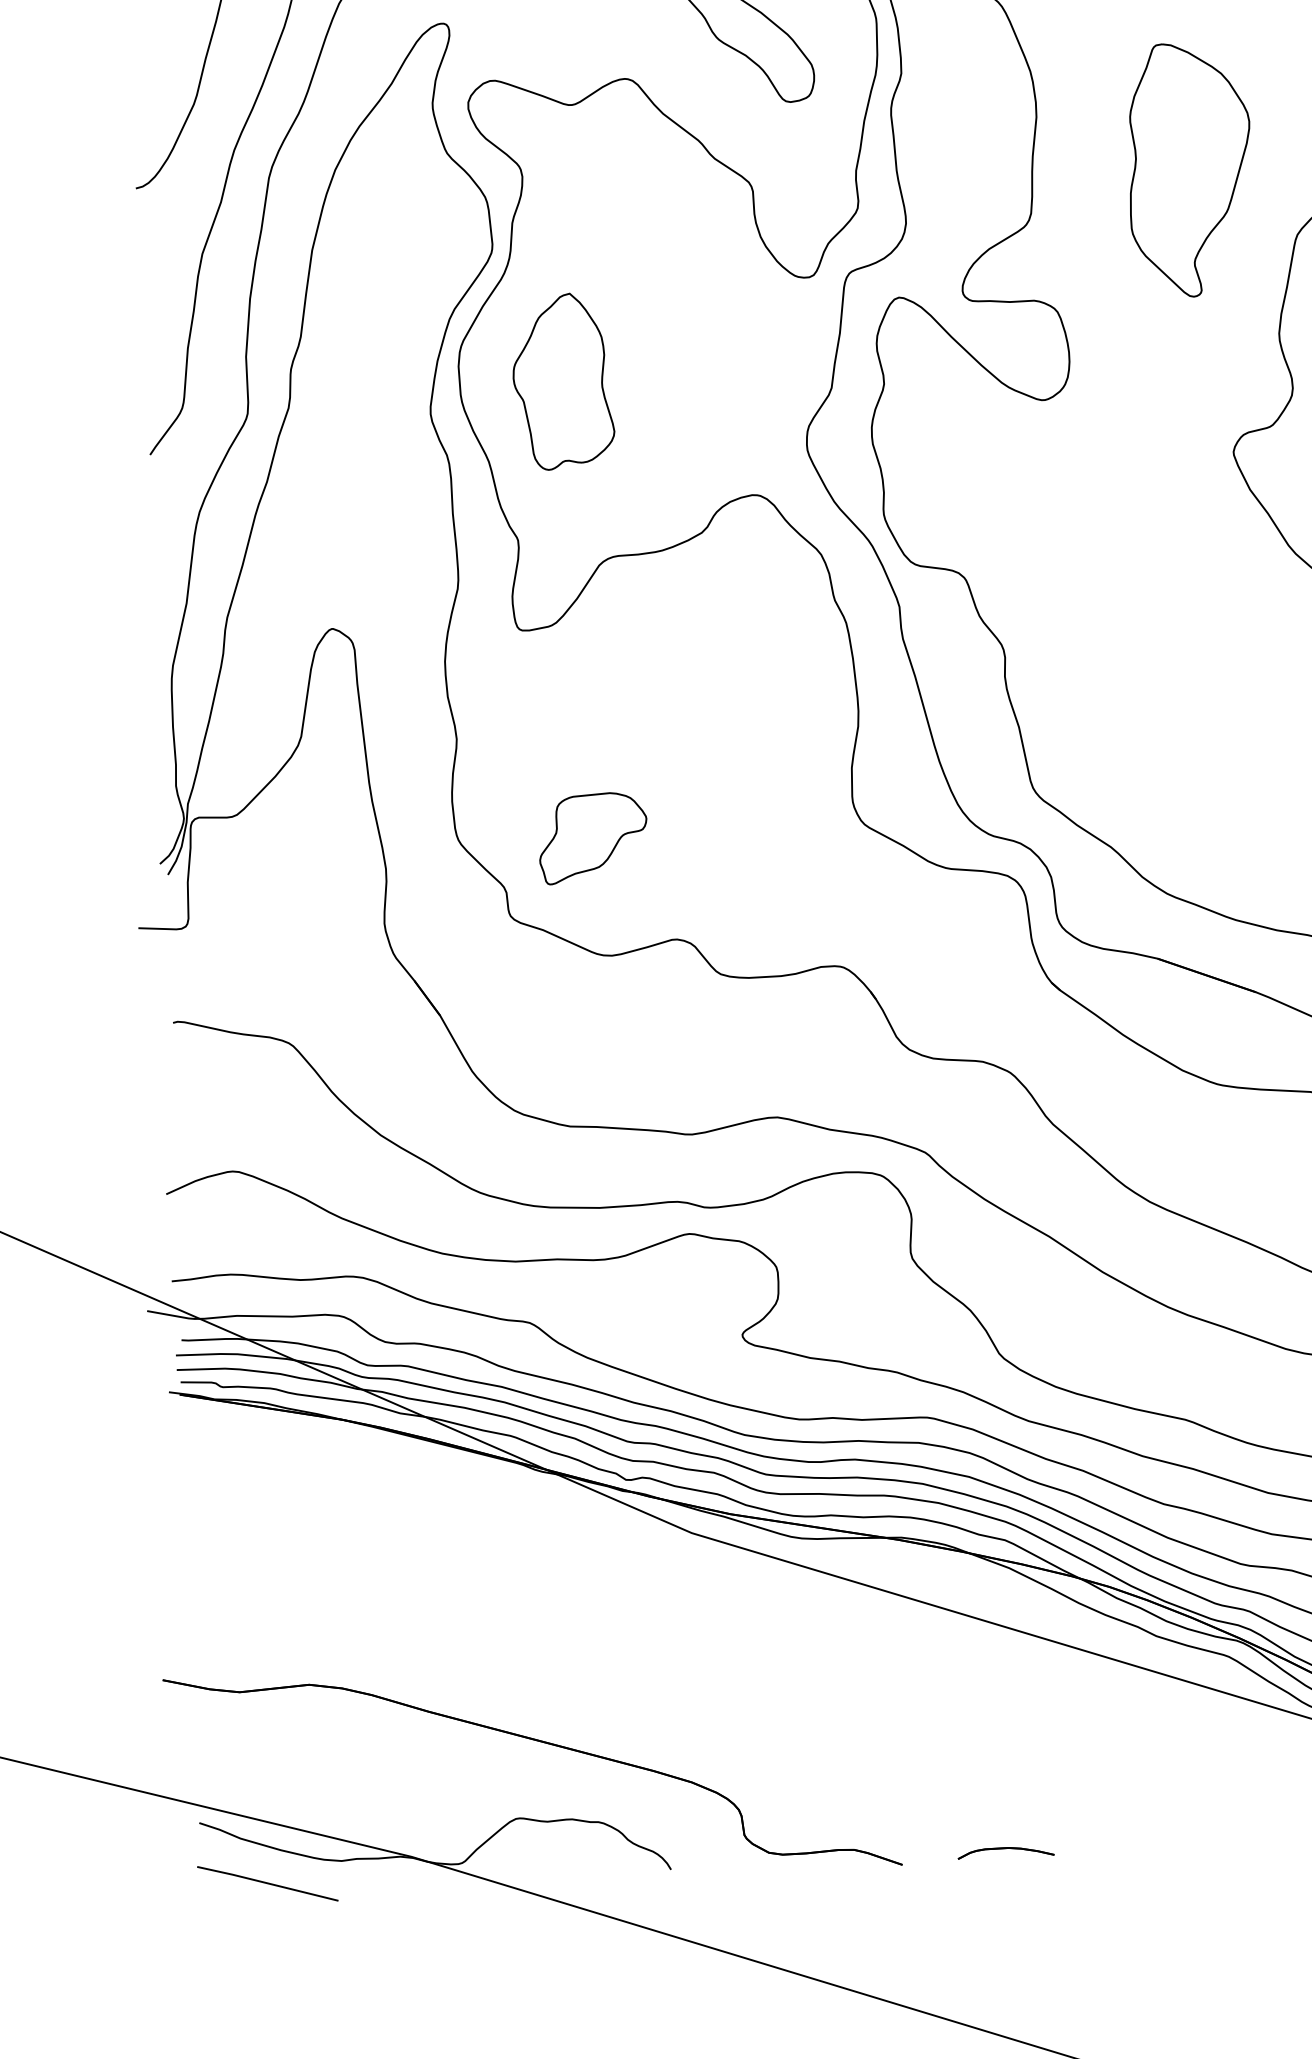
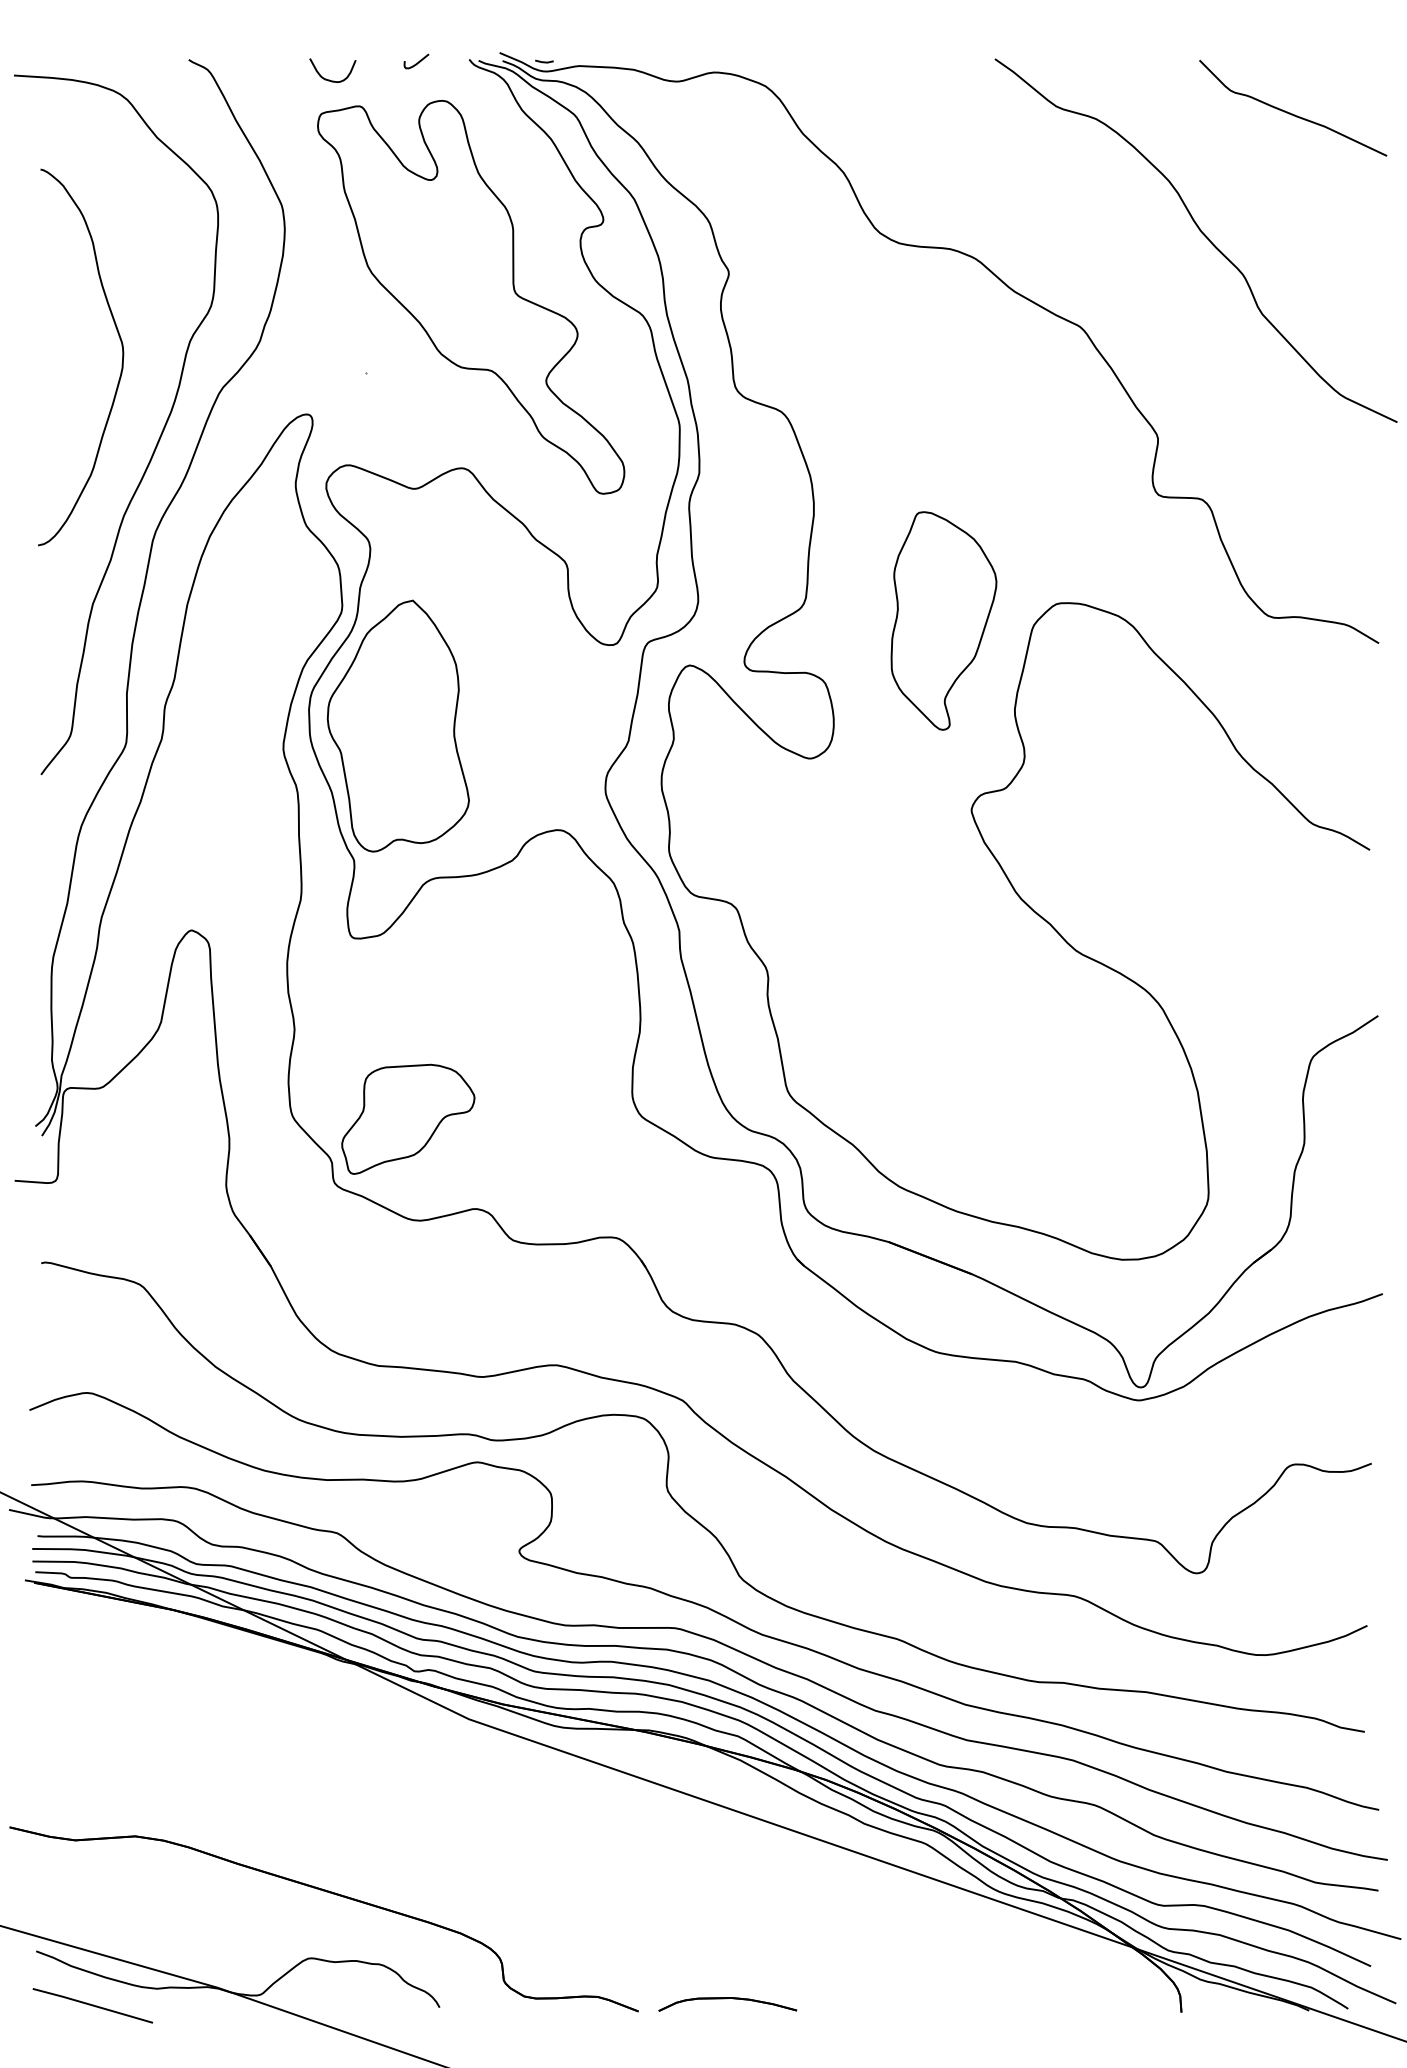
part: (1189, 169) -> (943, 620), moved
part: (562, 380) -> (397, 725), size x1.67
part: (593, 837) -> (408, 1118), size x1.43
part: (1005, 1852) -> (727, 2004), size x1.67

